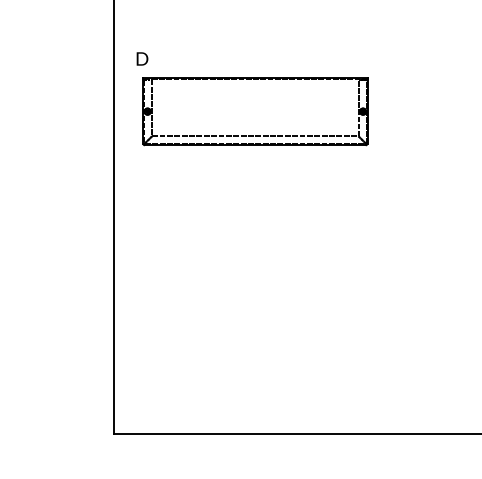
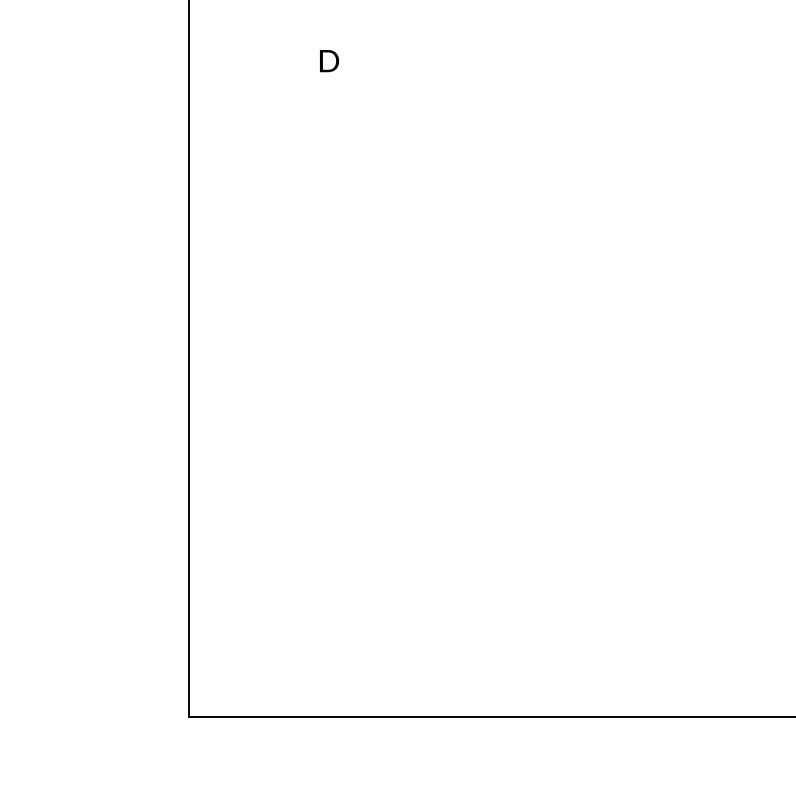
text: (142, 58) -> (329, 60), moved
part: (255, 111) -> (421, 184), removed

